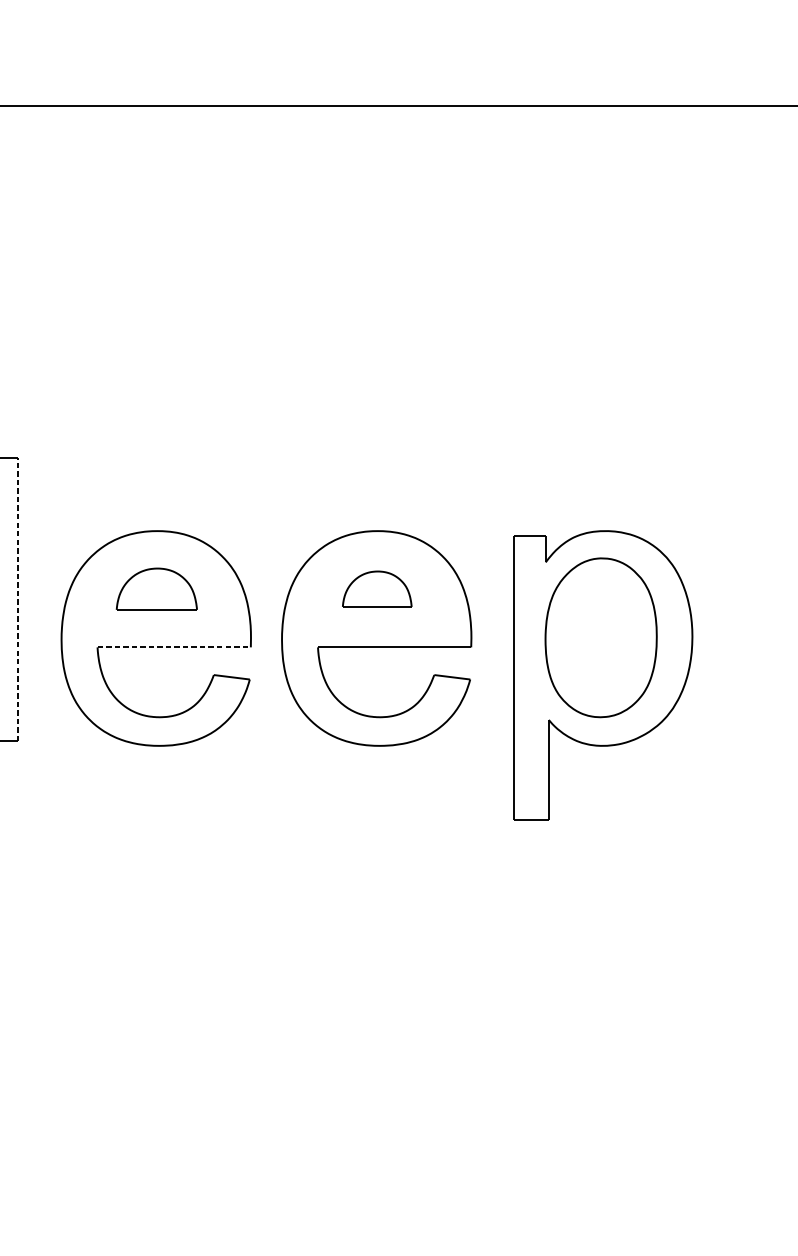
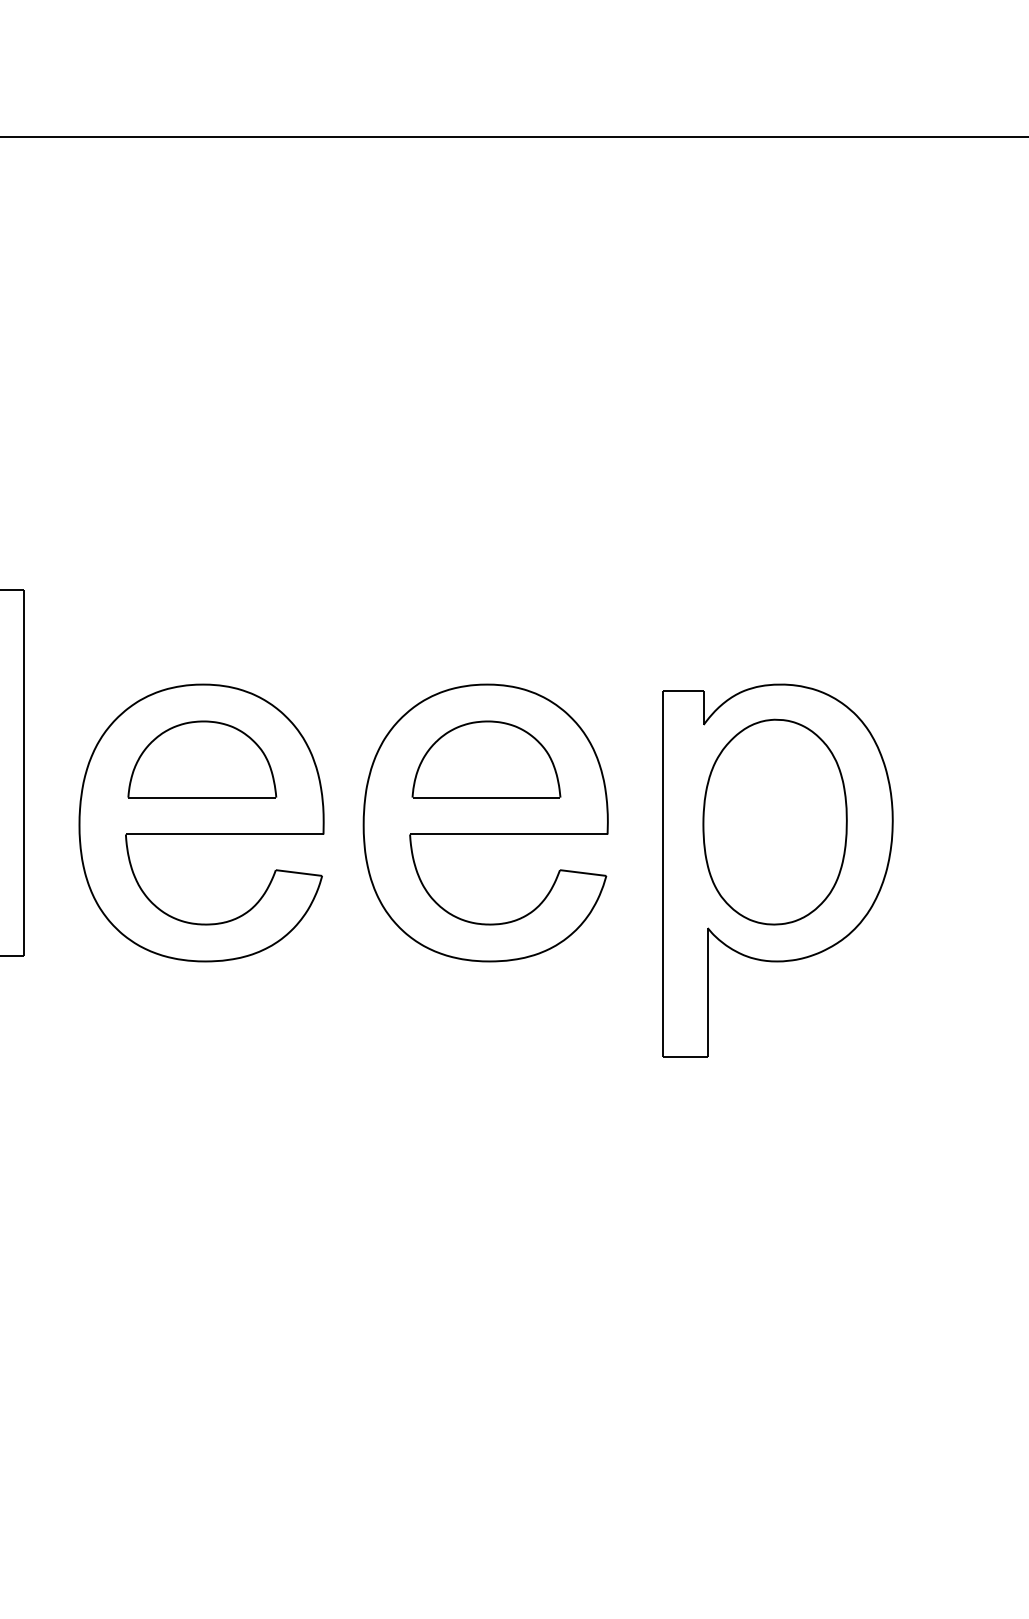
part: (156, 589) -> (202, 759), size x1.43
part: (377, 589) -> (486, 759), size x1.67
line: (18, 599) -> (23, 772), dashed -> solid
line: (174, 647) -> (224, 834), dashed -> solid

